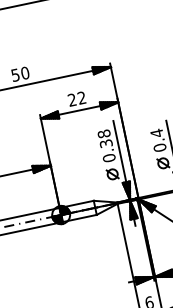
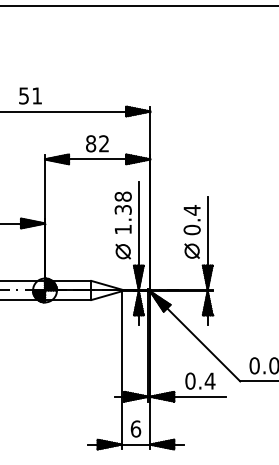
text: (25, 72) -> (37, 95), 50 -> 51
text: (72, 99) -> (91, 143), 22 -> 82
text: (108, 158) -> (122, 229), 0.38 -> 1.38

